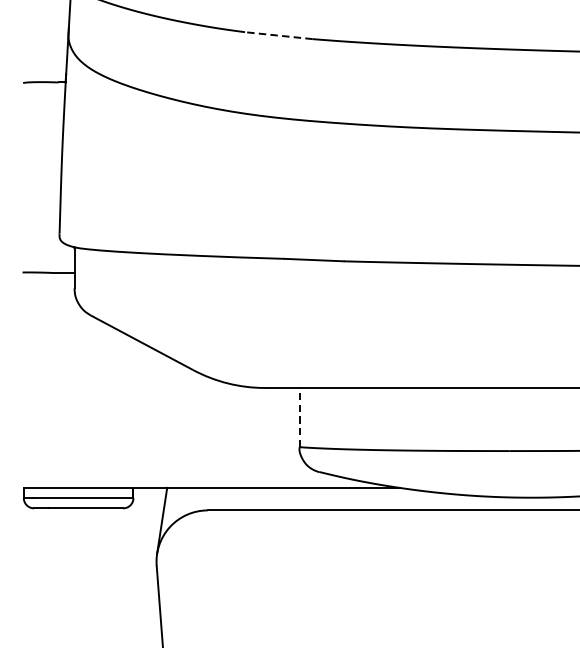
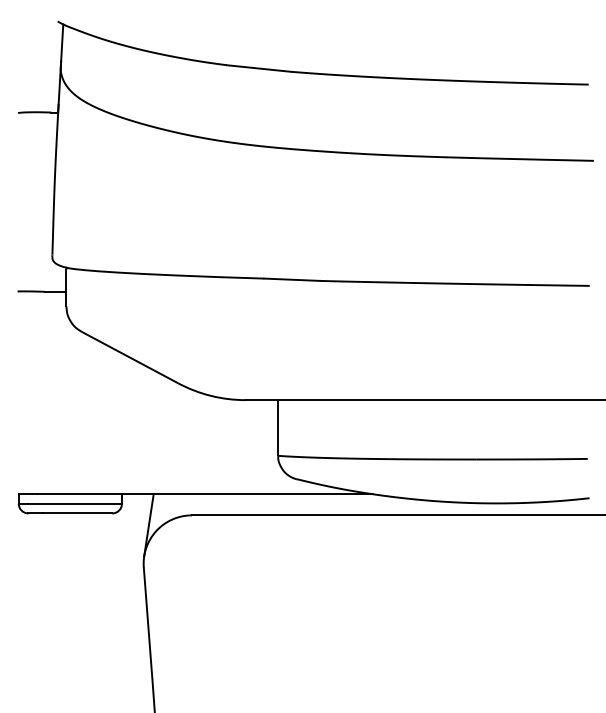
line: (278, 35) -> (258, 68), dashed -> solid
line: (299, 417) -> (278, 427), dashed -> solid

